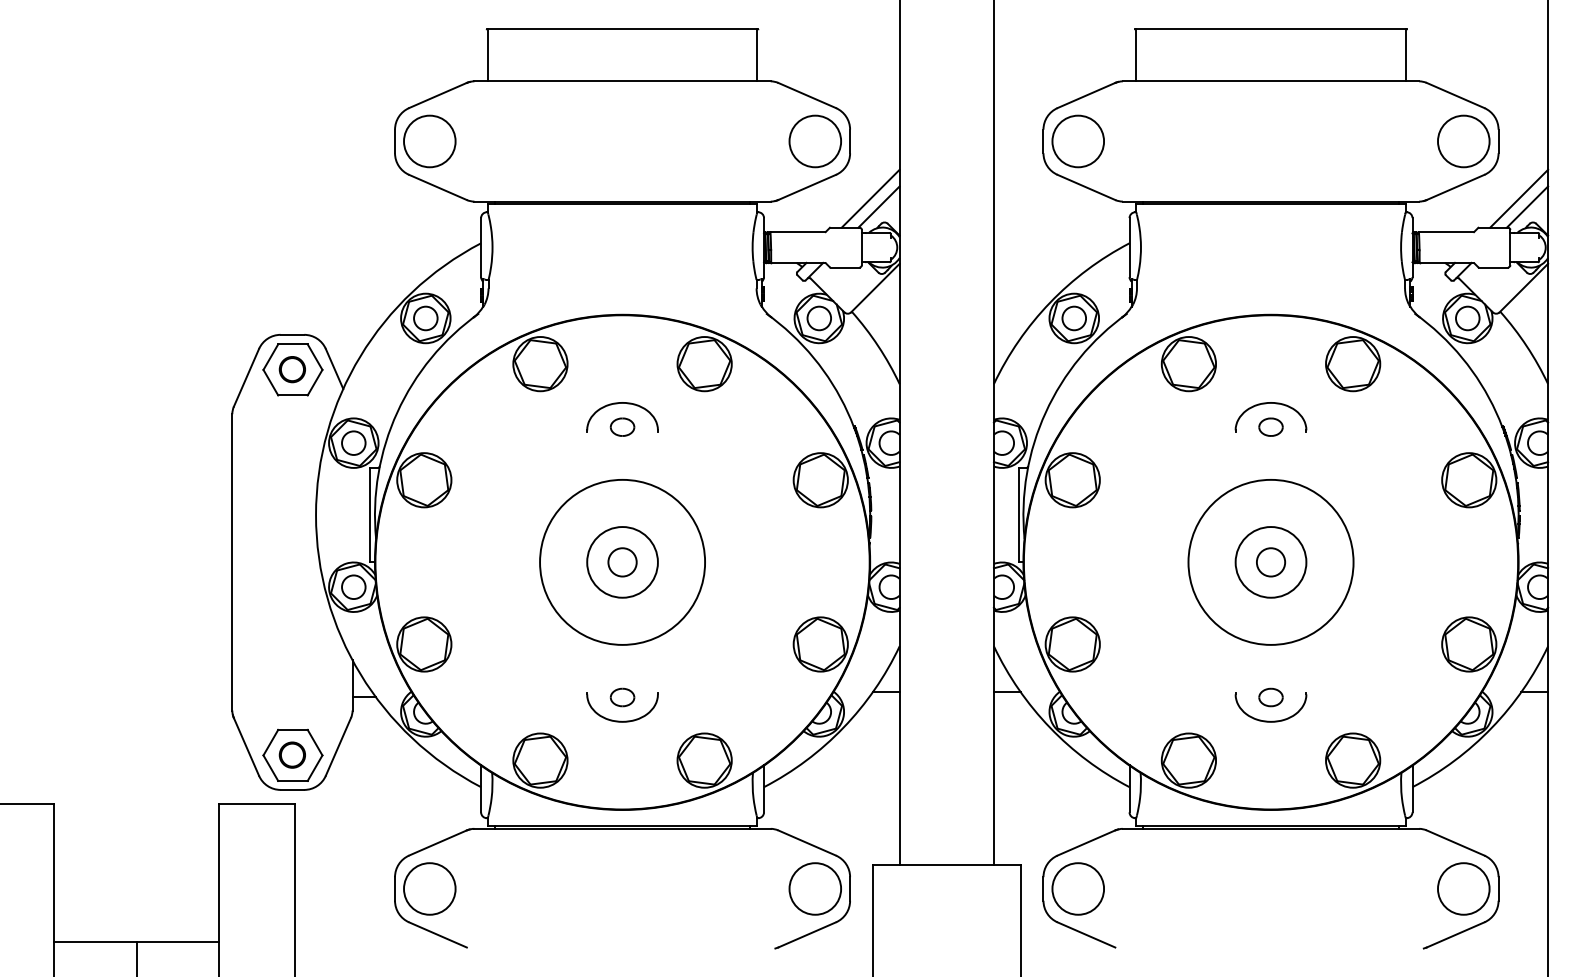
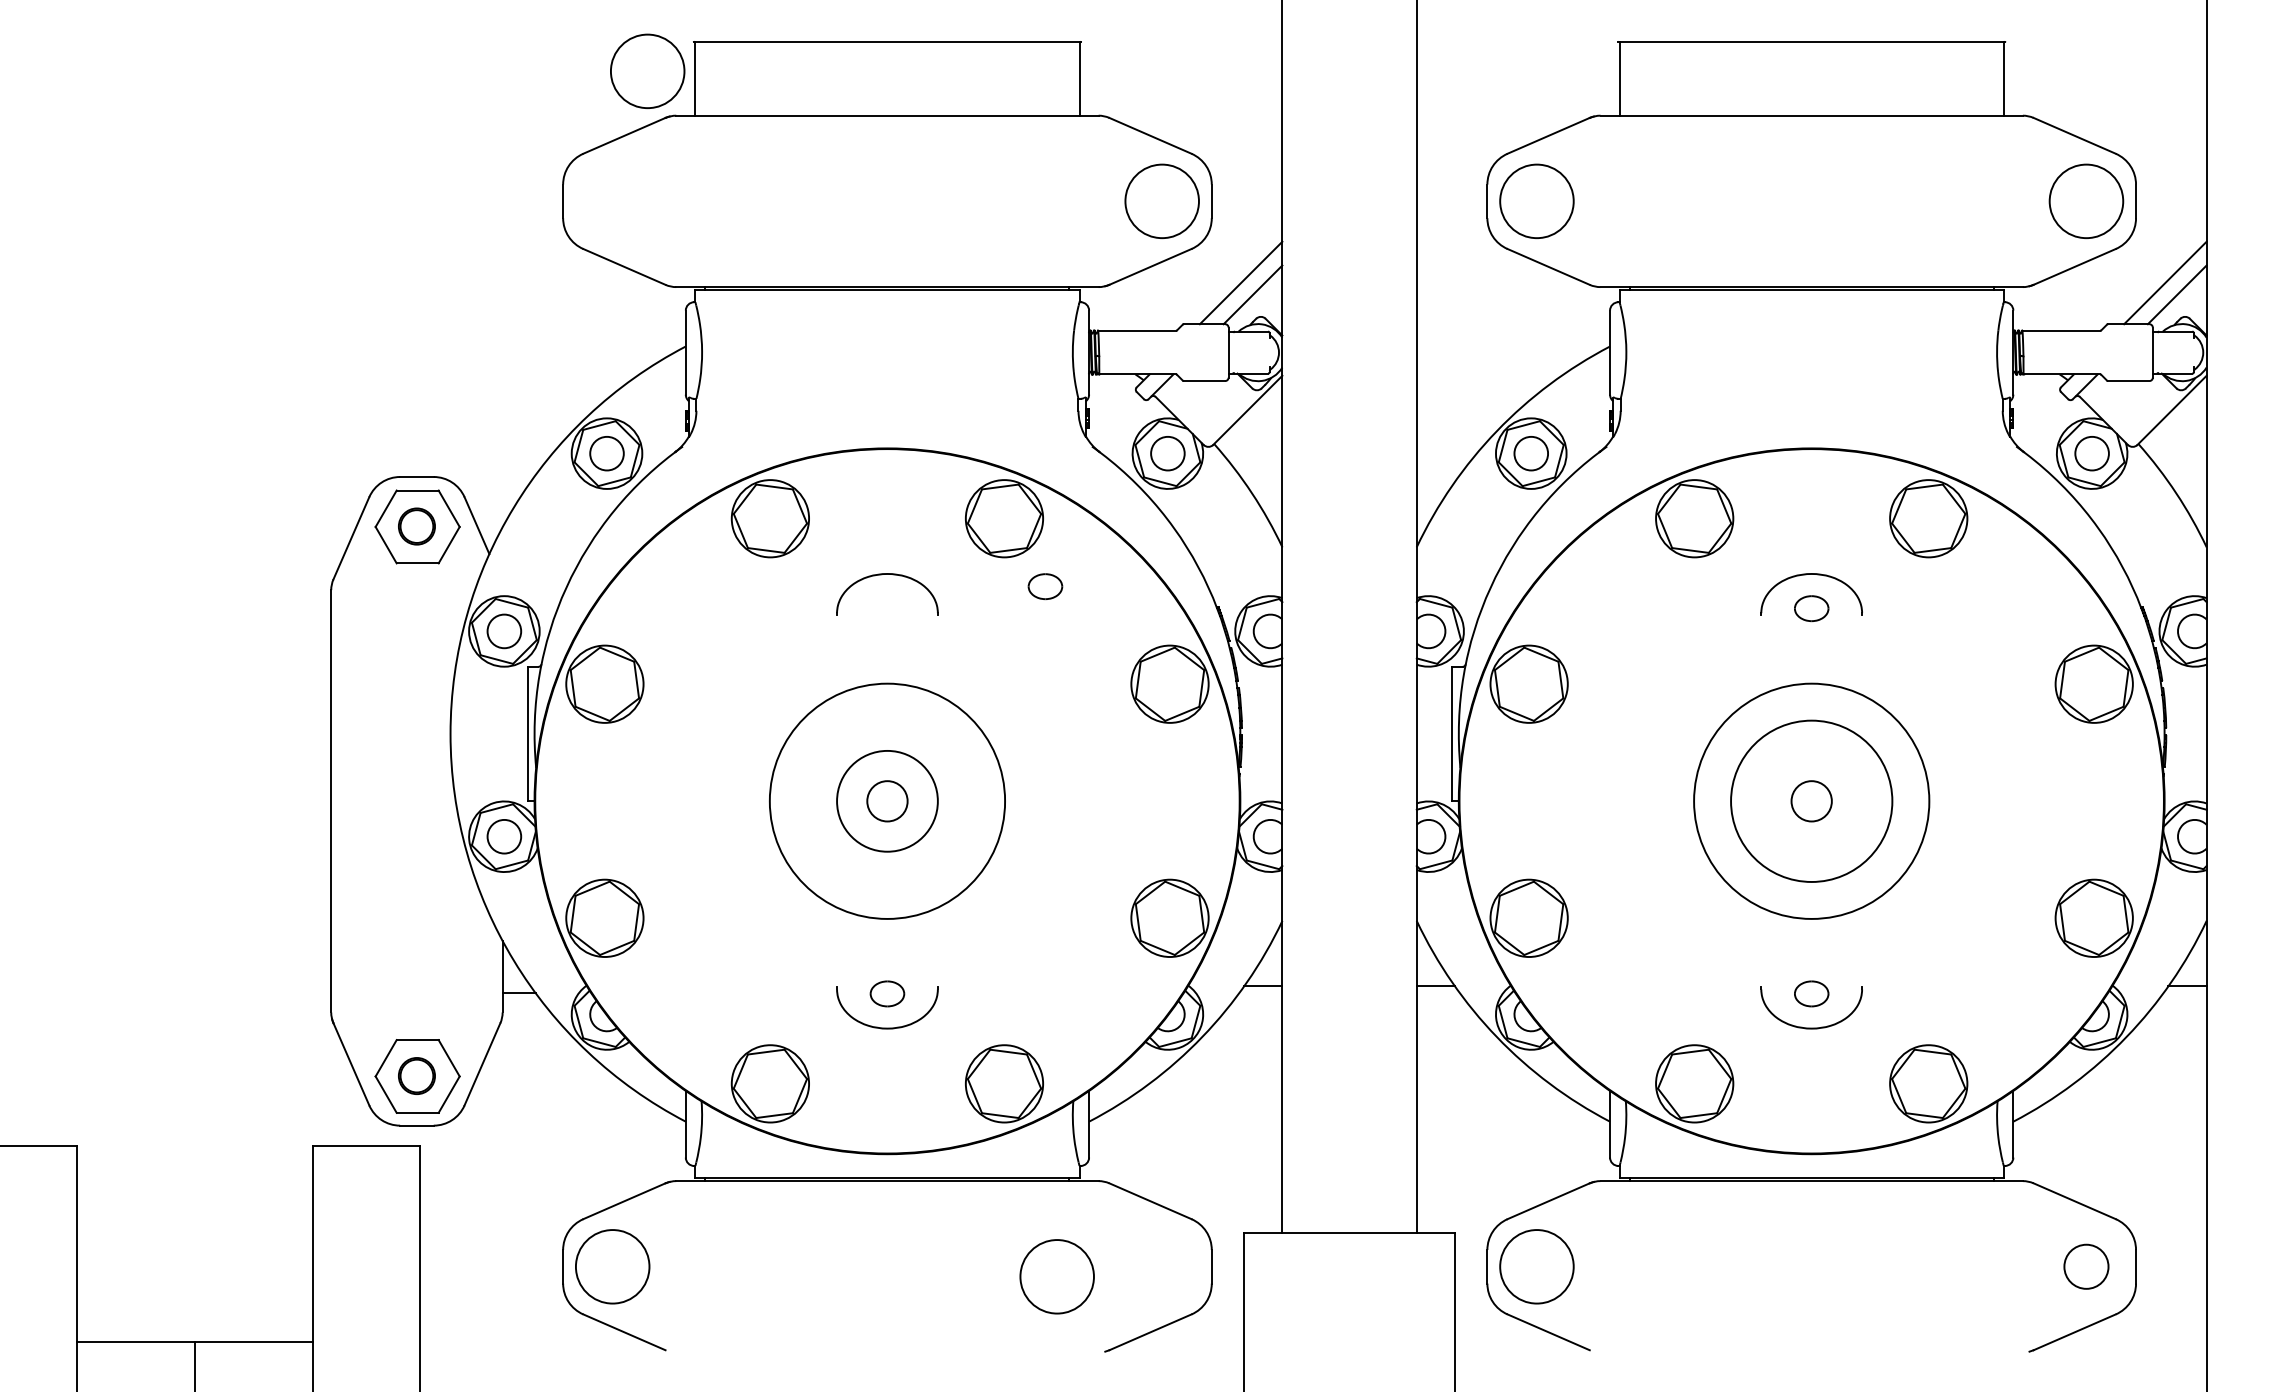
circle: (429, 140) -> (647, 70), moved
part: (622, 427) -> (1045, 586), moved
circle: (1270, 561) -> (1811, 800), size x1.6
circle: (814, 888) -> (1056, 1276), moved
circle: (1463, 888) -> (2086, 1266), size x0.6

